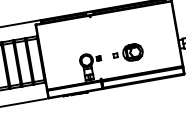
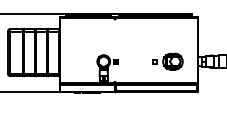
part: (127, 53) -> (167, 61), moved

